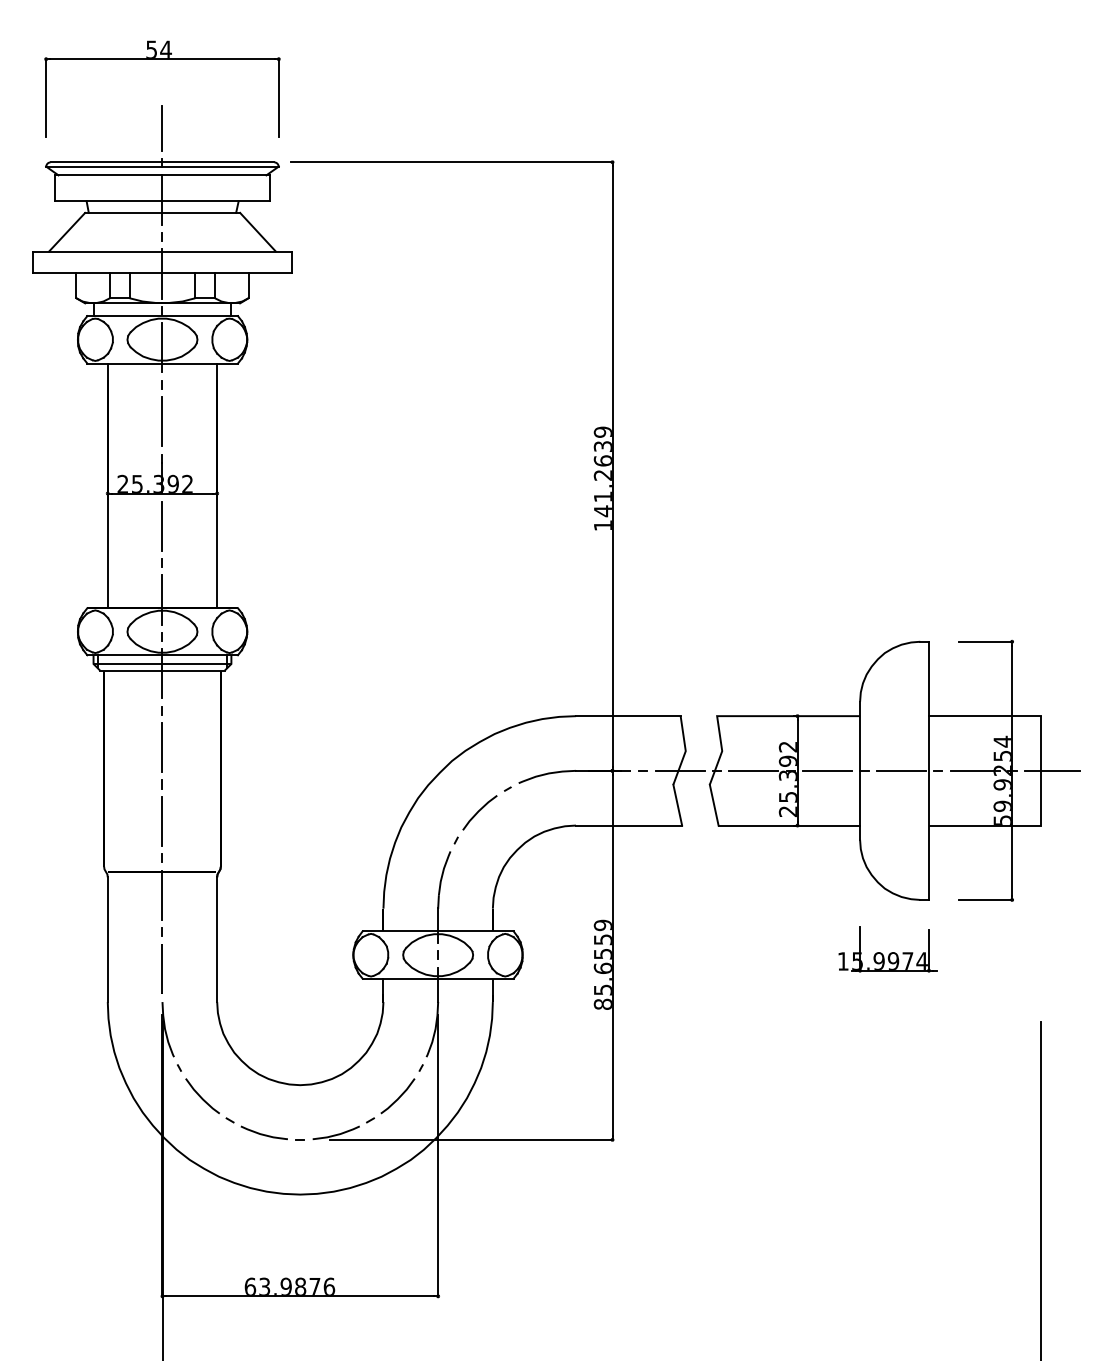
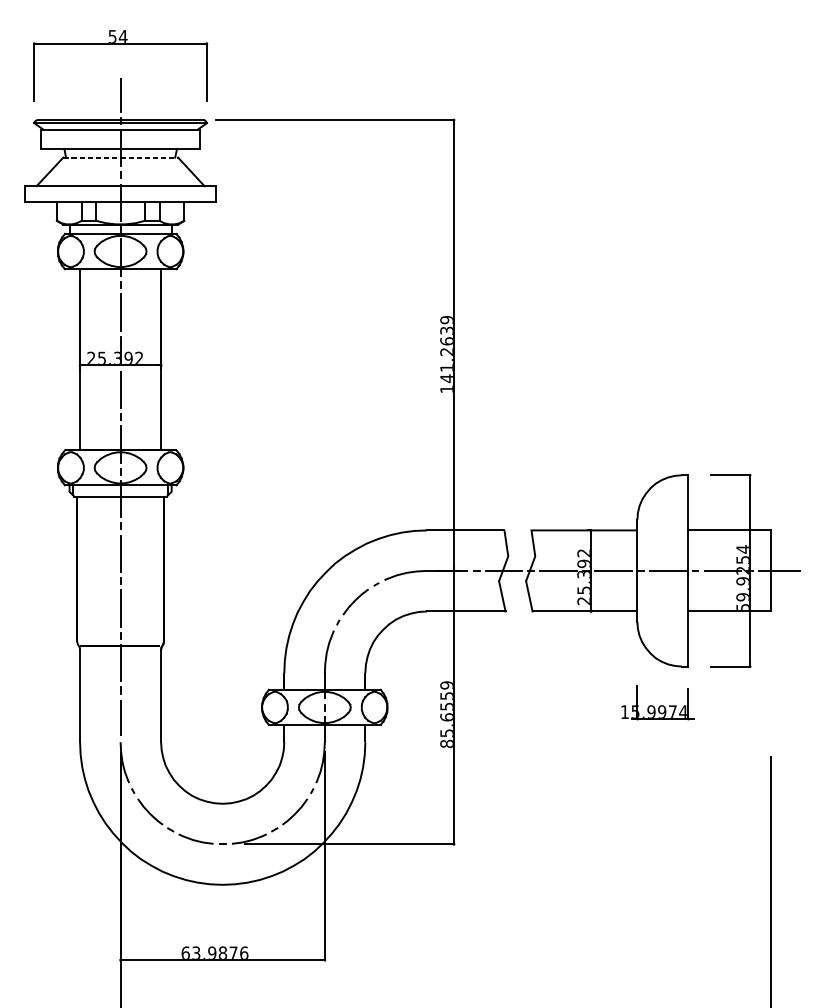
line: (163, 212) -> (121, 157), solid -> dashed
line: (162, 664) -> (120, 492), removed

